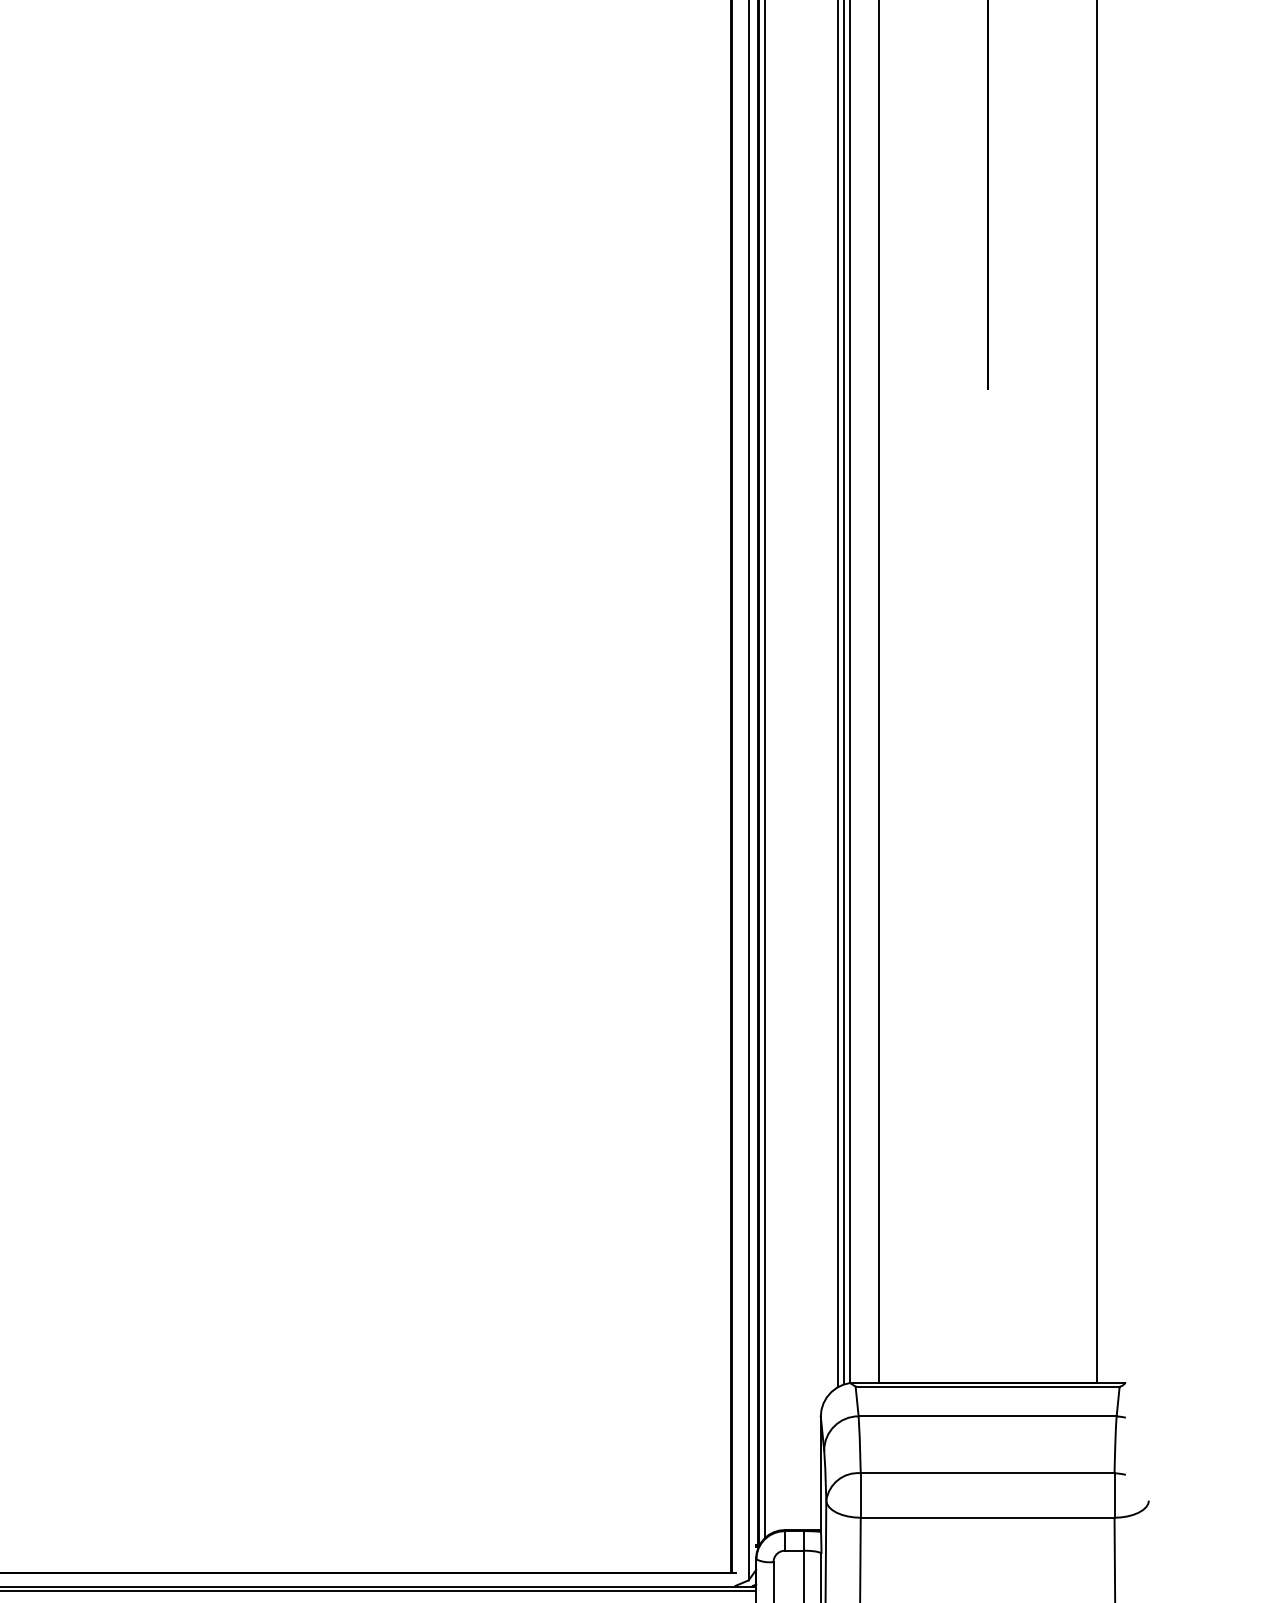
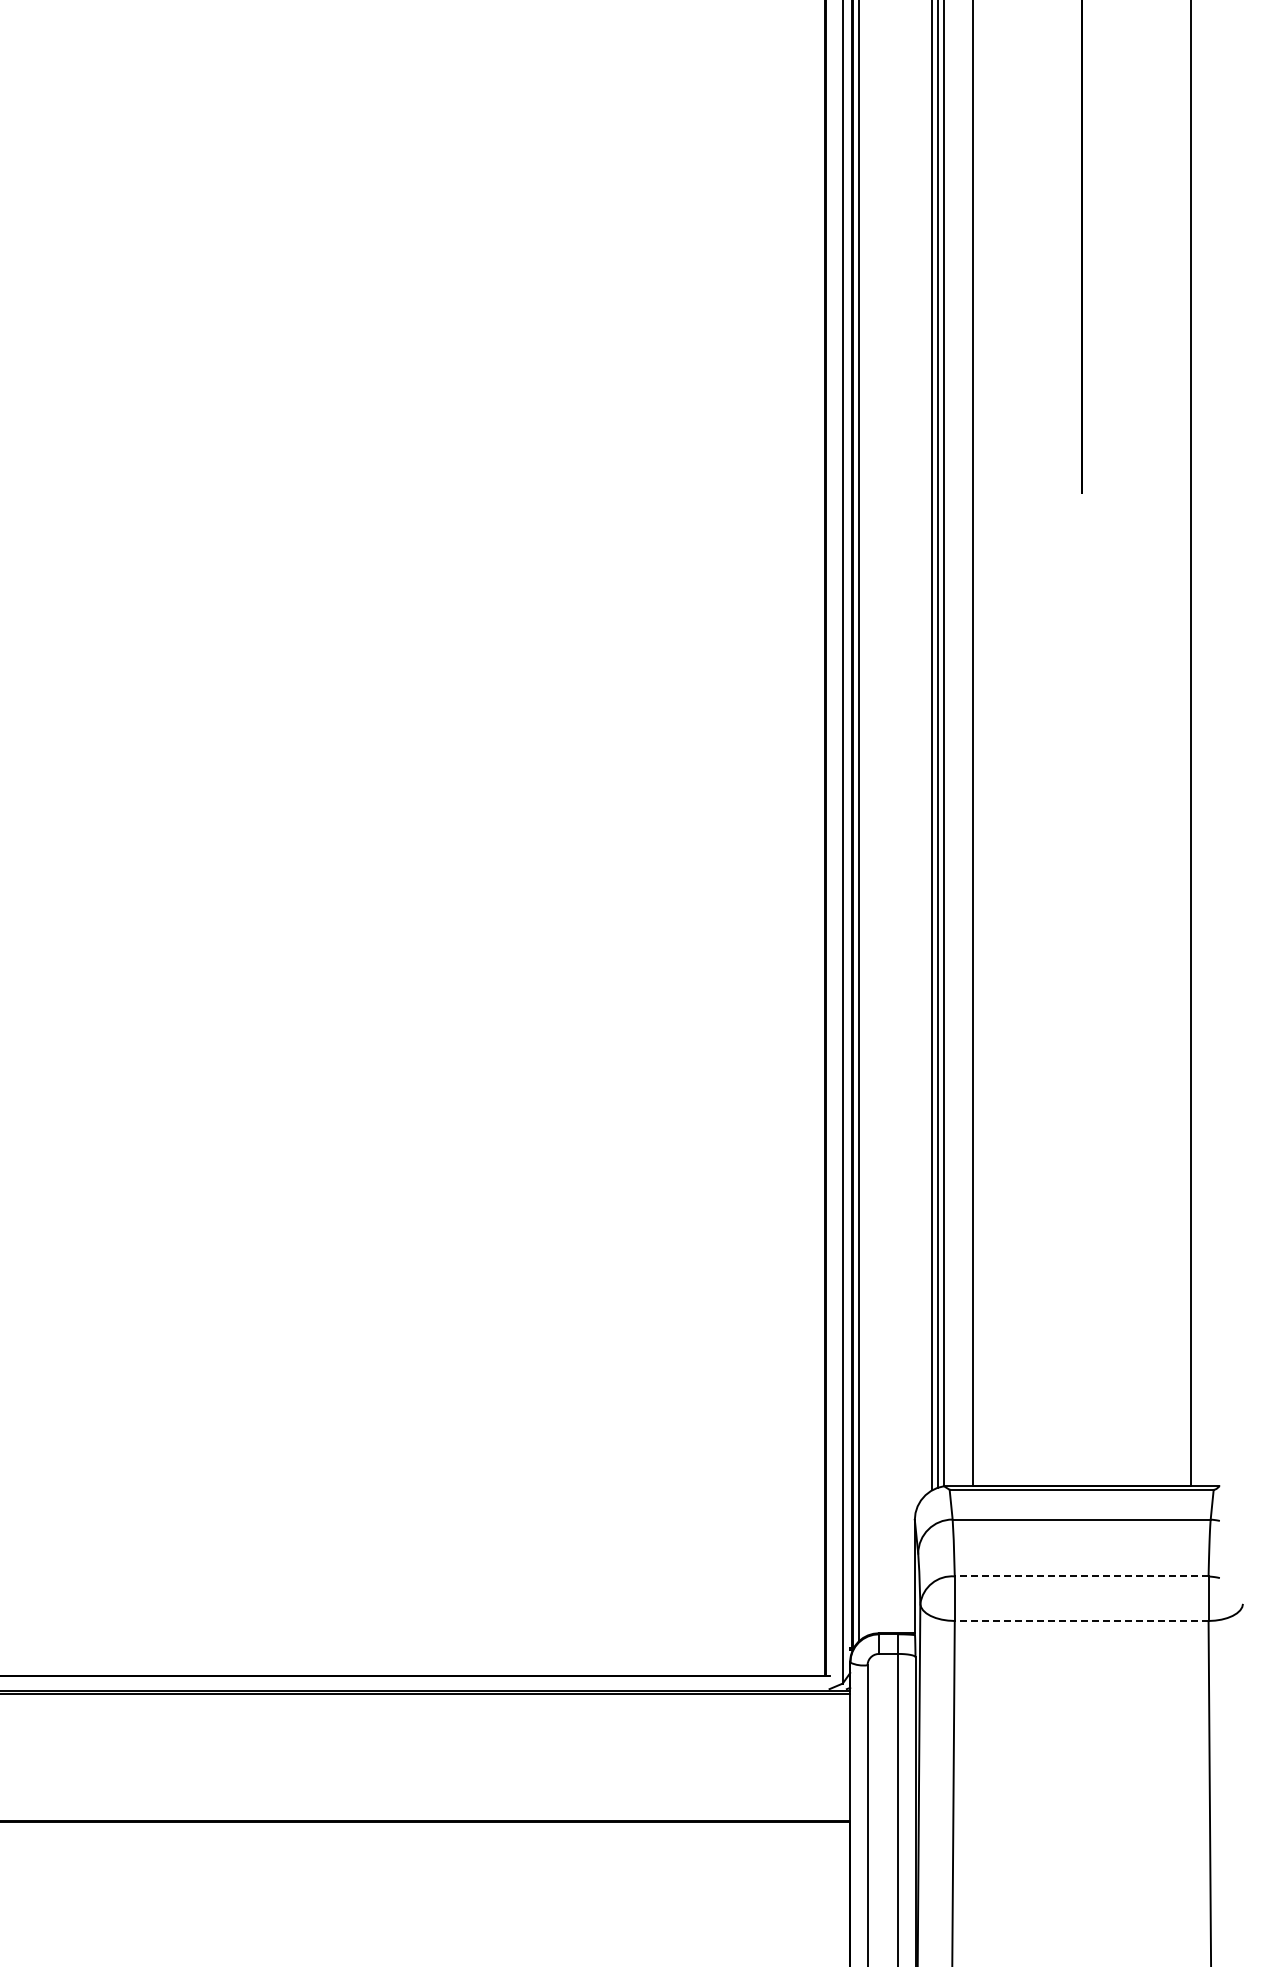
line: (987, 1473) -> (1081, 1576), solid -> dashed
line: (987, 1517) -> (1081, 1620), solid -> dashed

